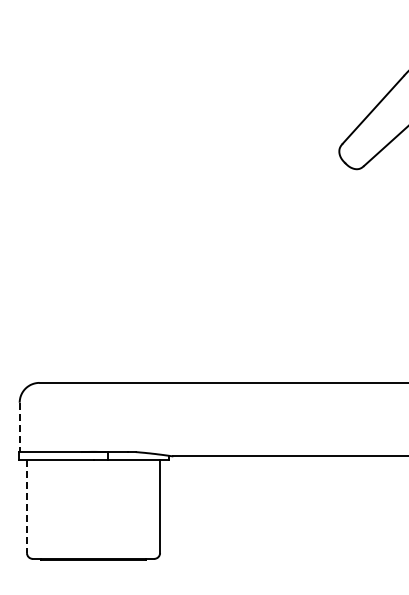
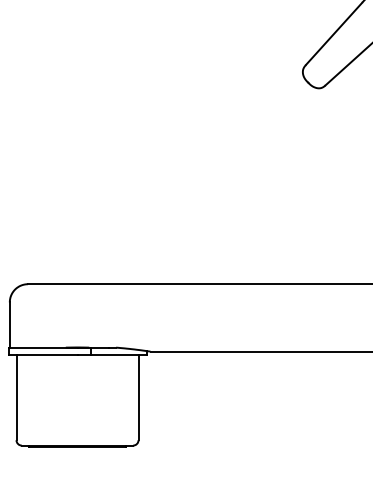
line: (19, 427) -> (9, 325), dashed -> solid
line: (26, 506) -> (16, 397), dashed -> solid

